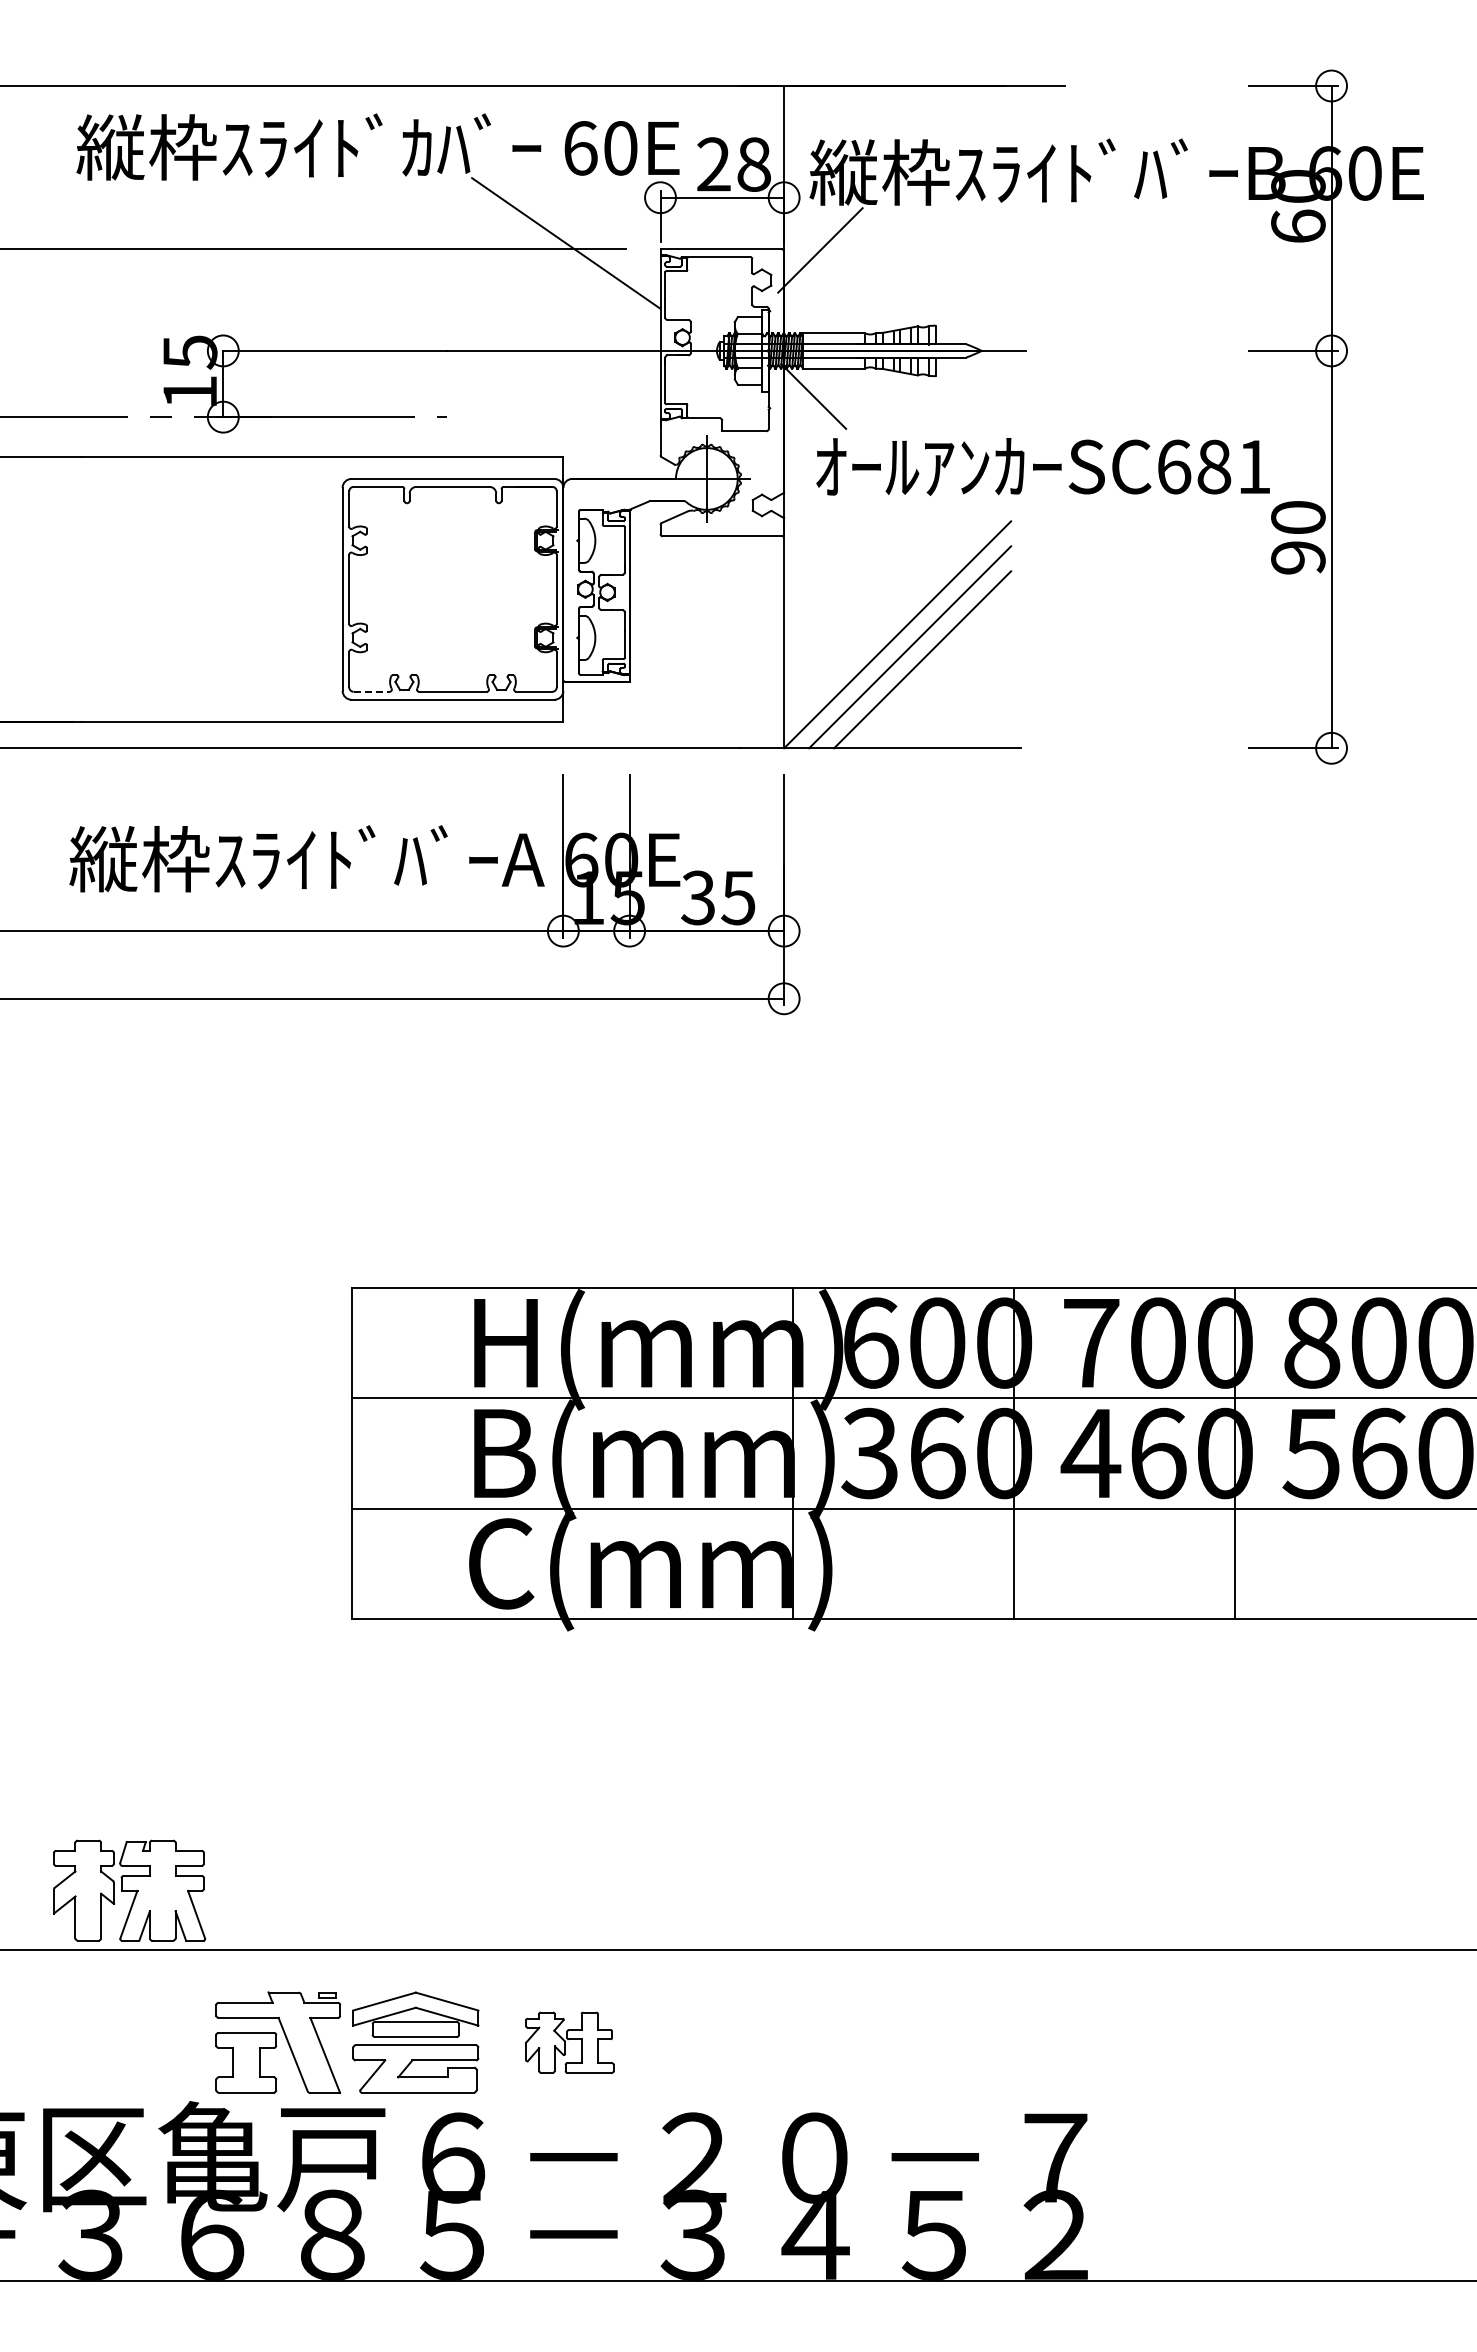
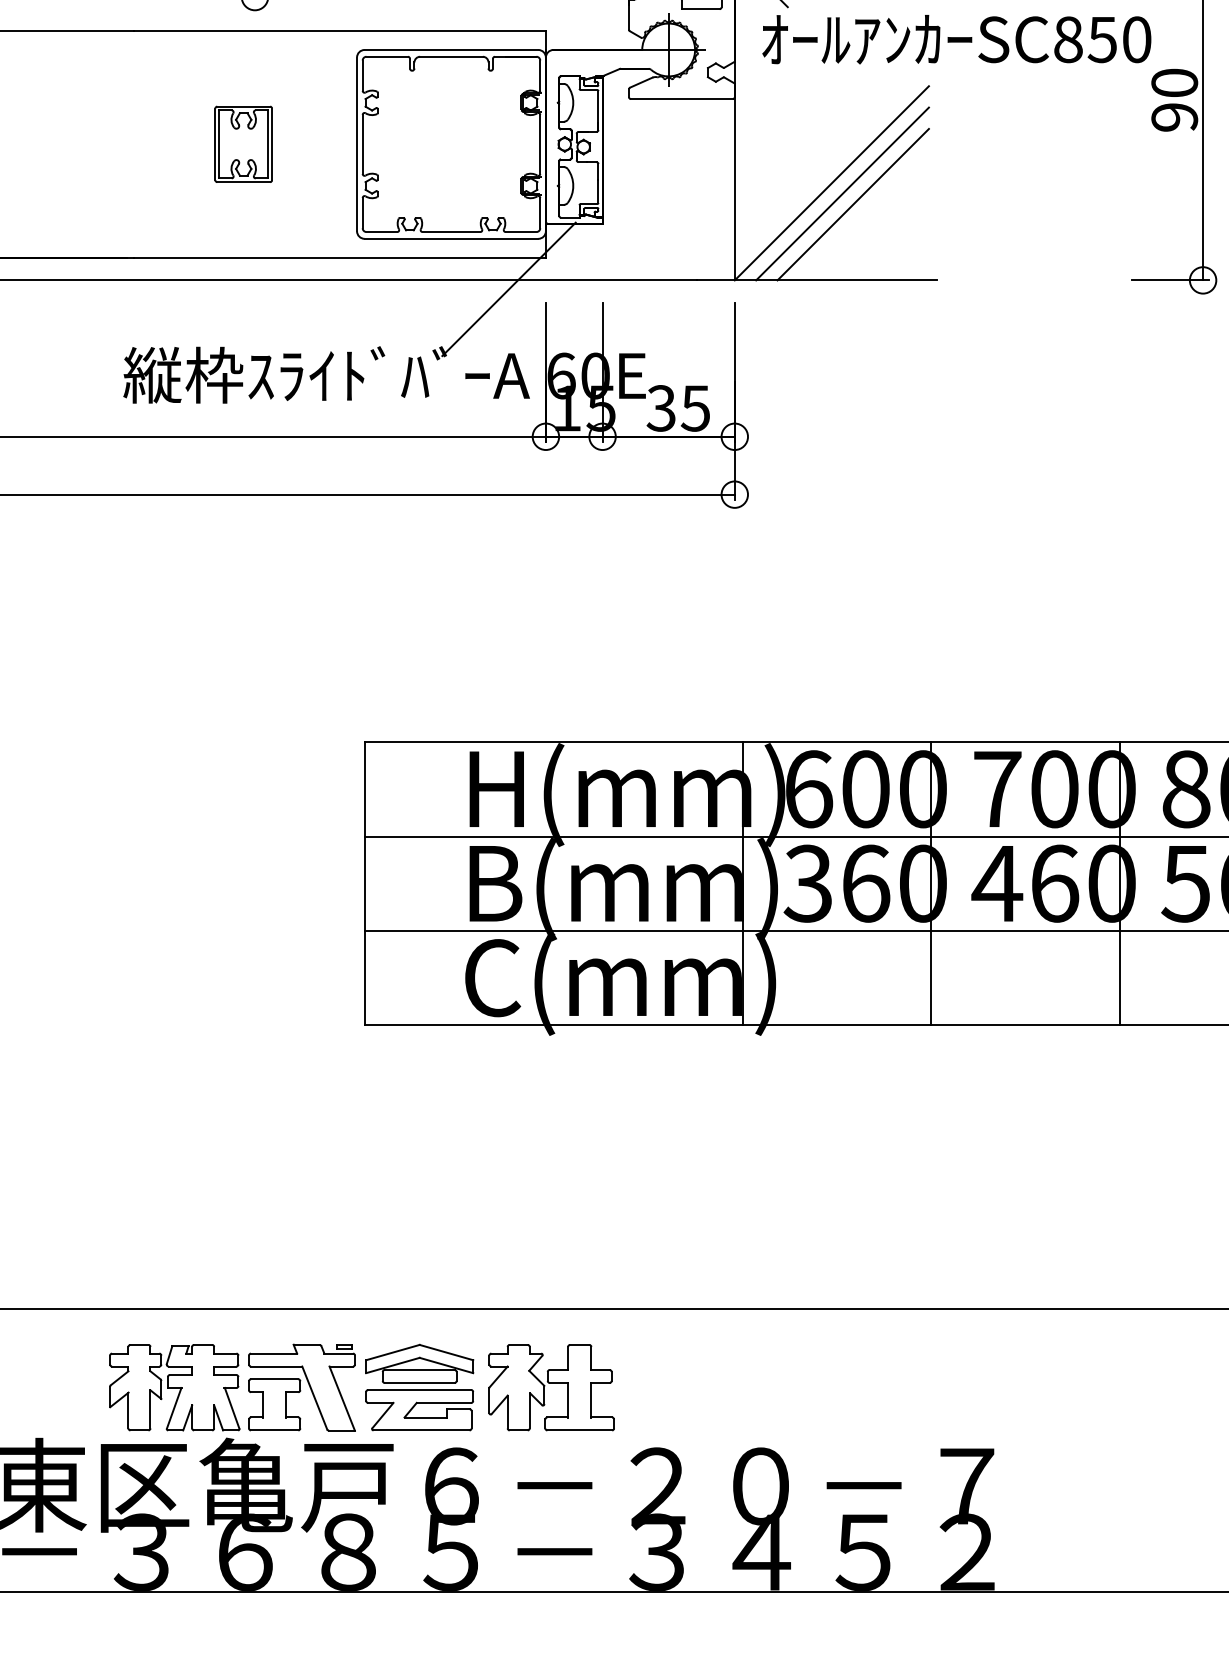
text: (1213, 466) -> (1102, 39), SC681 -> SC850
part: (209, 589) -> (243, 144), added
line: (372, 691) -> (382, 231), dashed -> solid
line: (520, 758) -> (509, 289), added
part: (129, 1890) -> (174, 1387), moved
part: (569, 2042) -> (551, 1387), size x1.67

